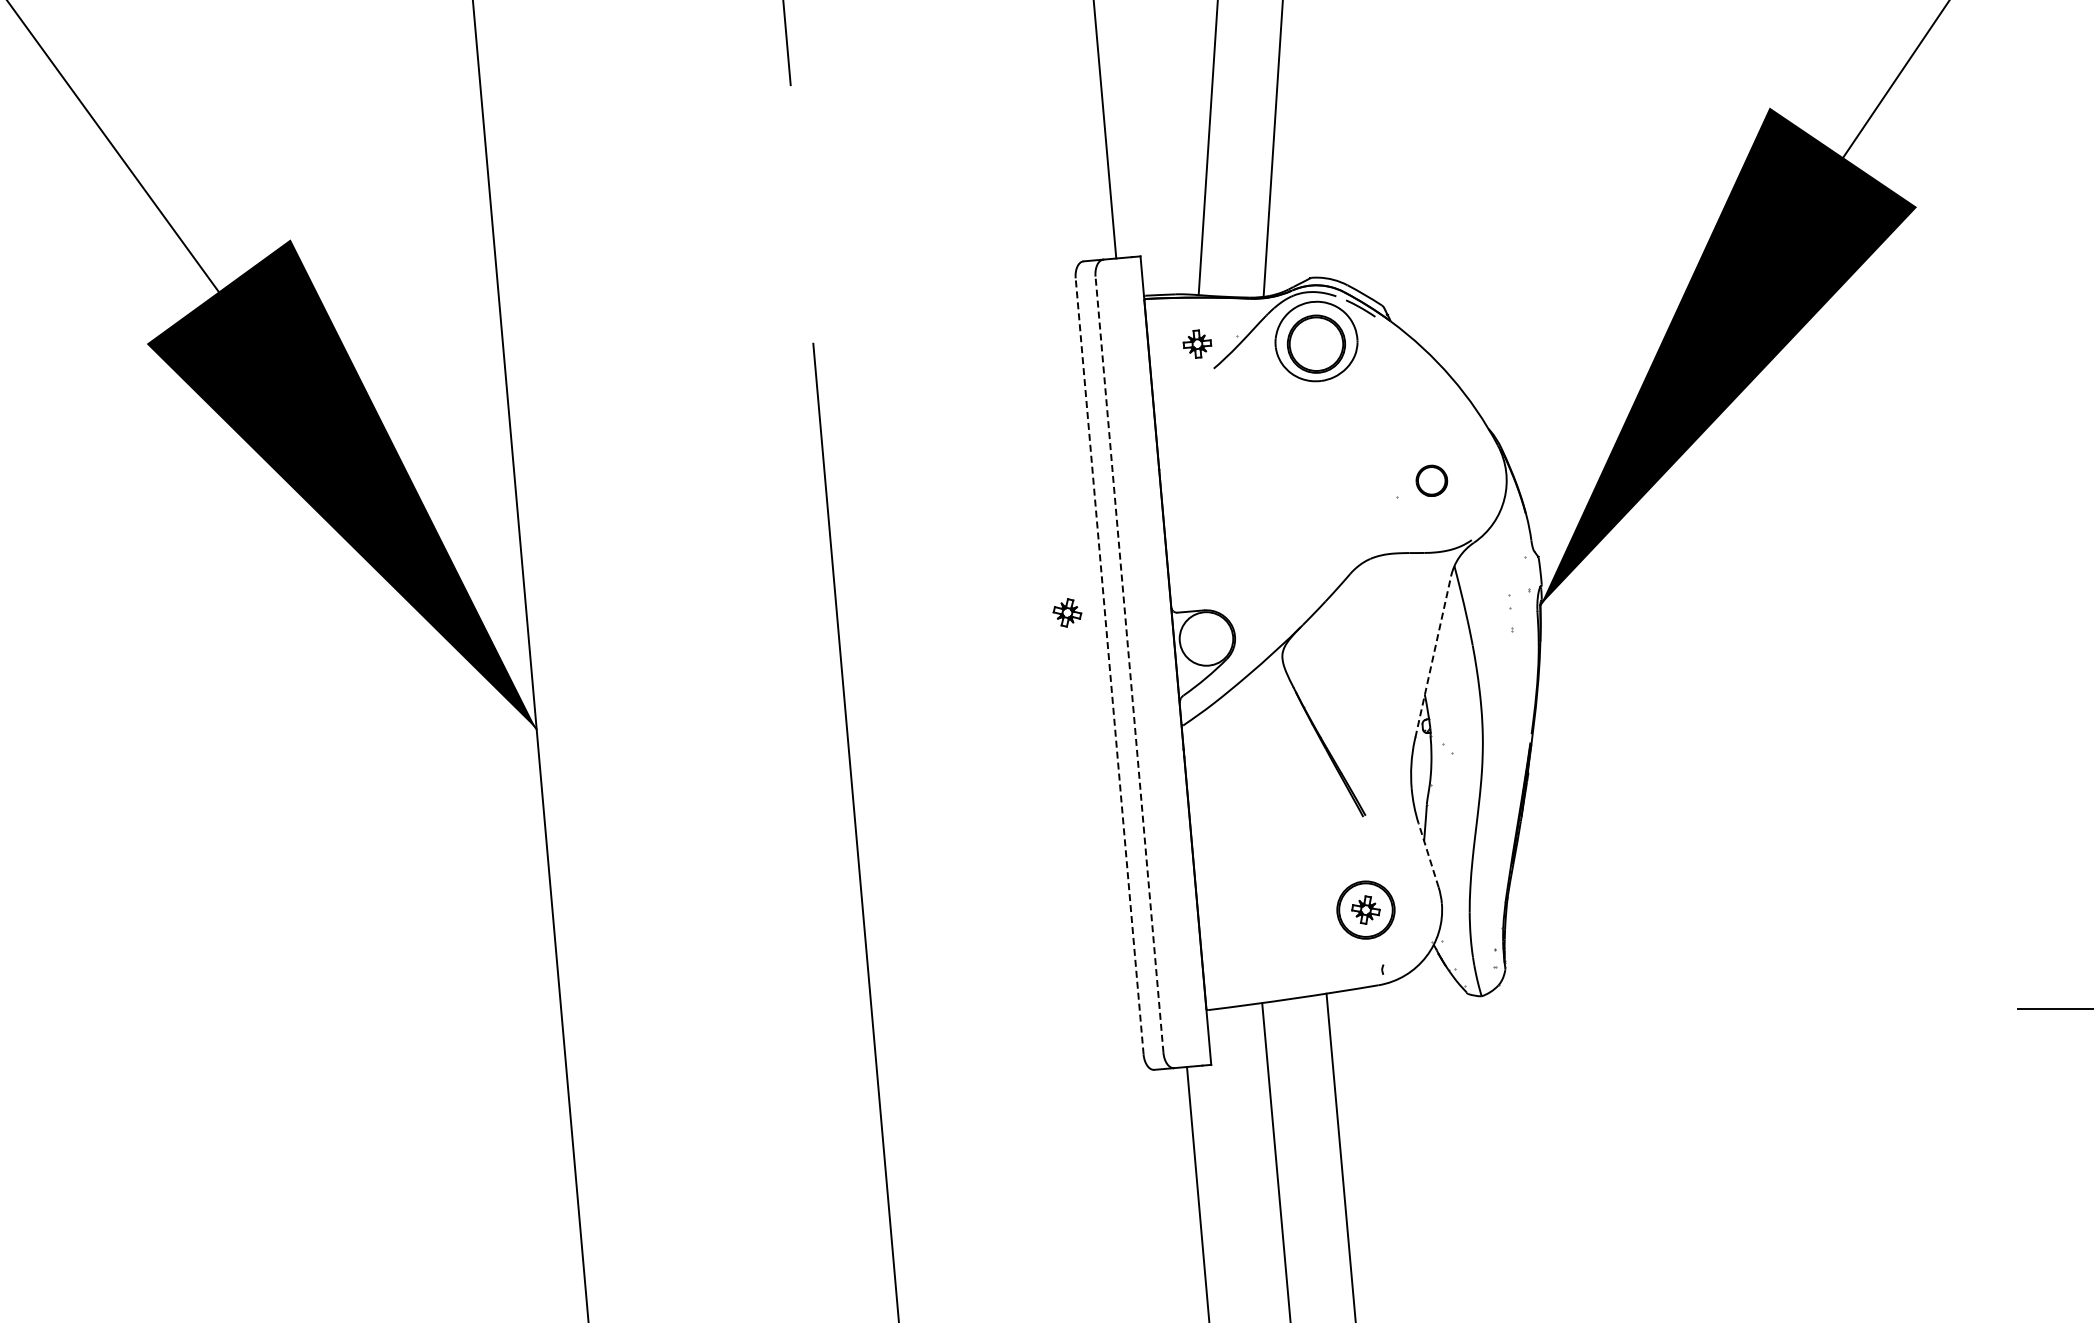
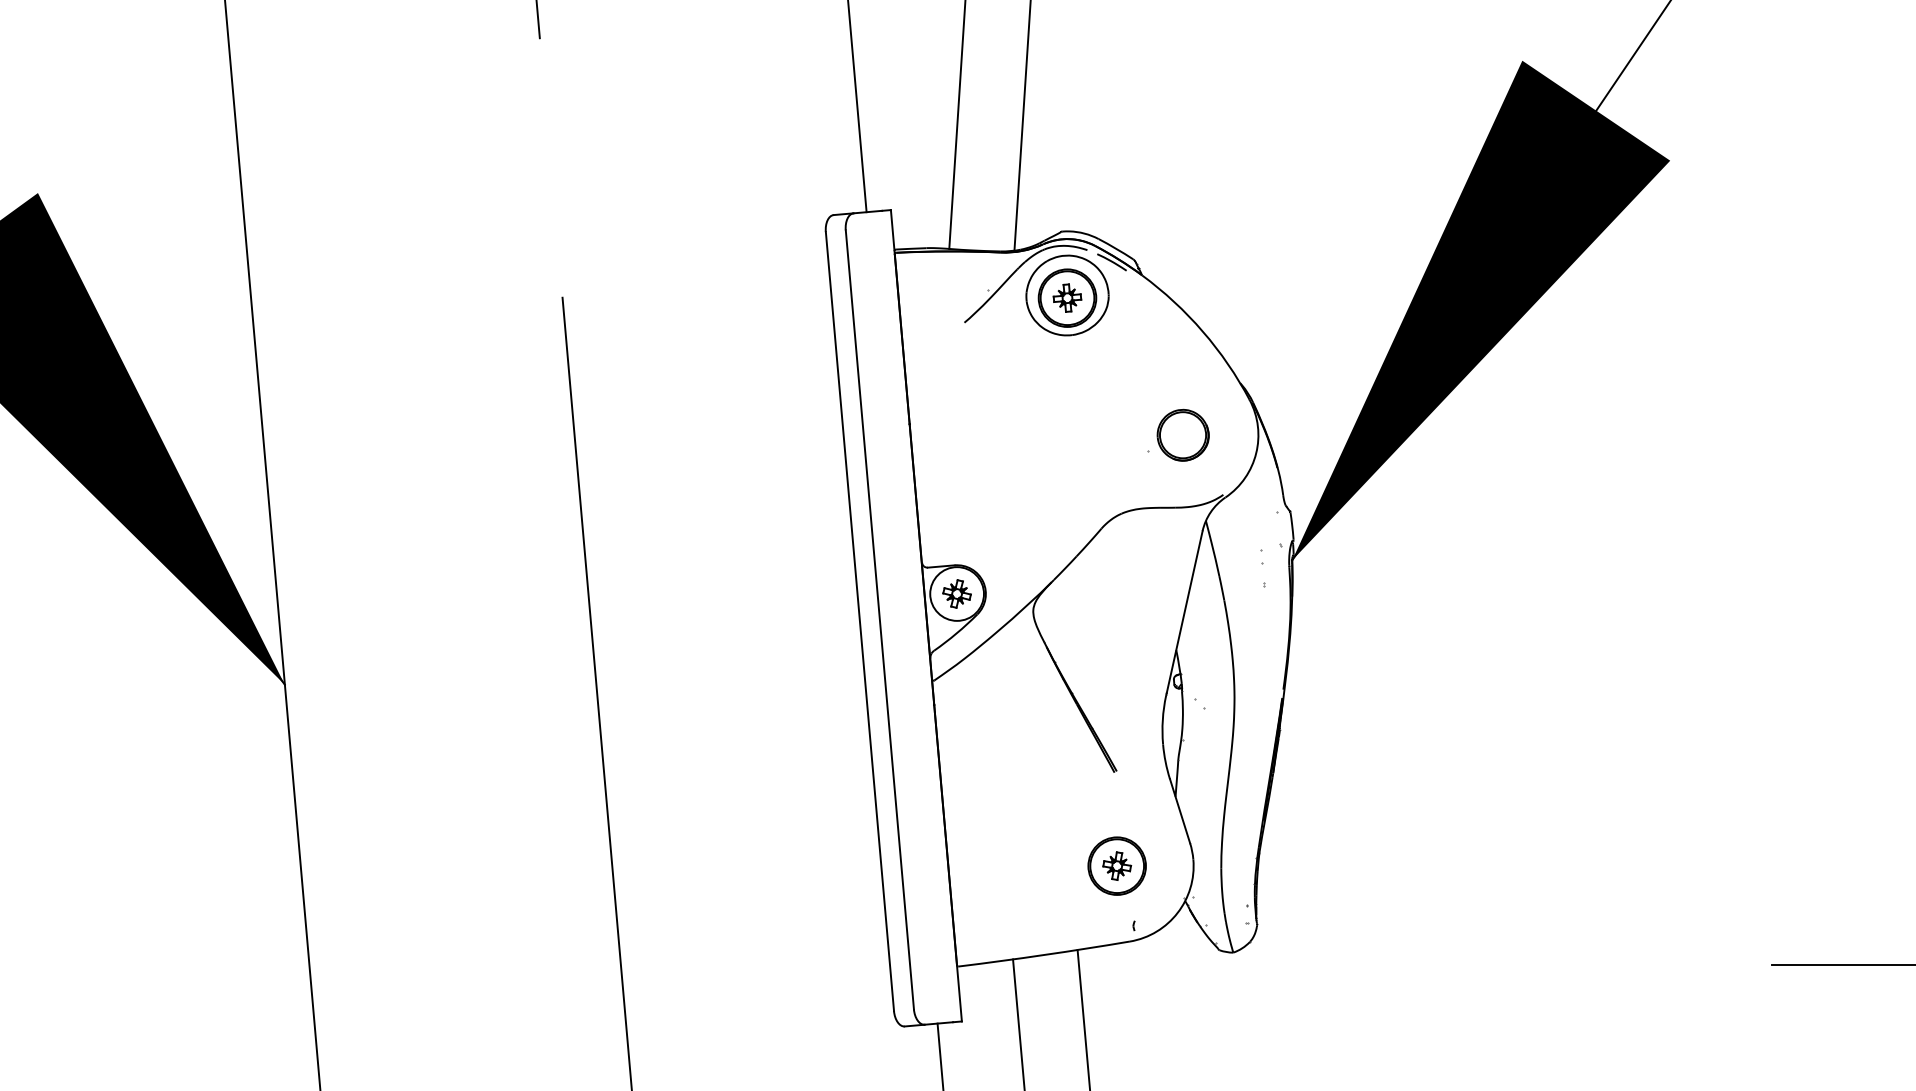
part: (1197, 343) -> (1067, 297), moved
part: (1431, 480) -> (1182, 434), size x1.67
part: (1067, 612) -> (957, 593), moved
line: (1433, 657) -> (1184, 612), dashed -> solid
line: (1129, 664) -> (879, 619), dashed -> solid
line: (1109, 666) -> (859, 621), dashed -> solid
line: (1428, 854) -> (1179, 810), dashed -> solid

